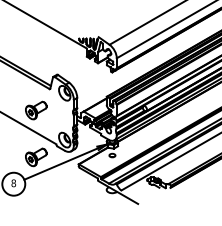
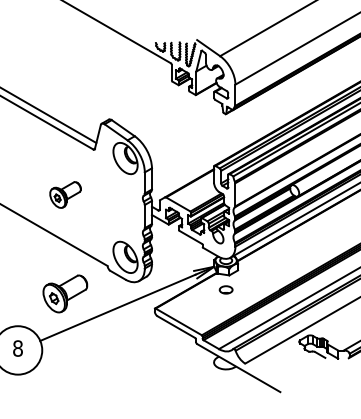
part: (36, 110) -> (65, 194), size x0.7

